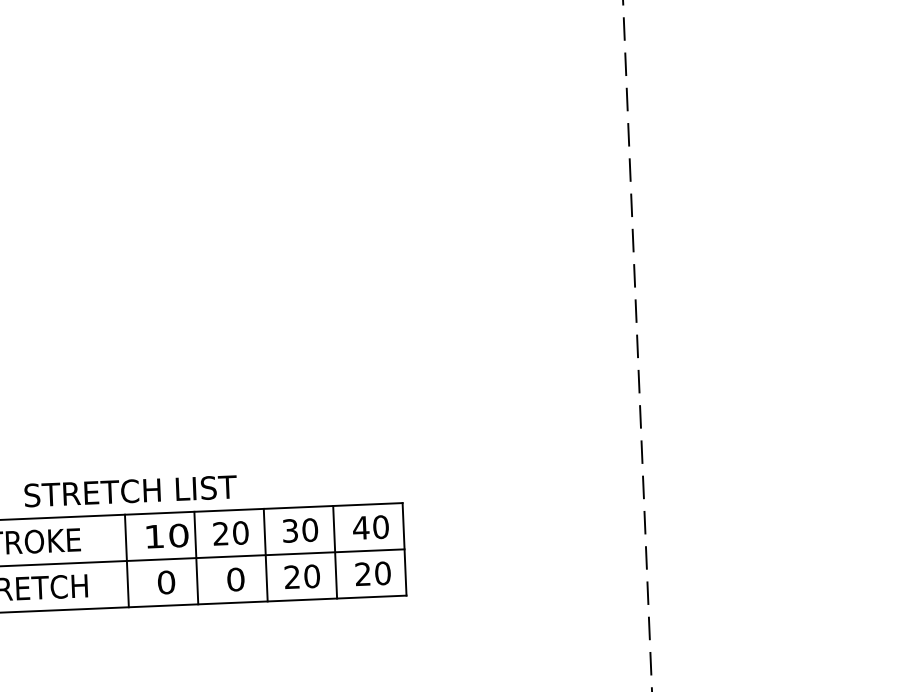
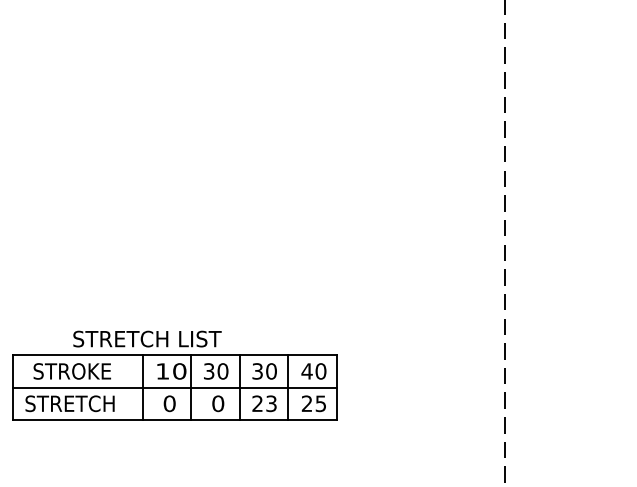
text: (221, 533) -> (209, 371), 20 -> 30
text: (382, 573) -> (320, 403), 20 -> 25
text: (312, 576) -> (271, 403), 20 -> 23

